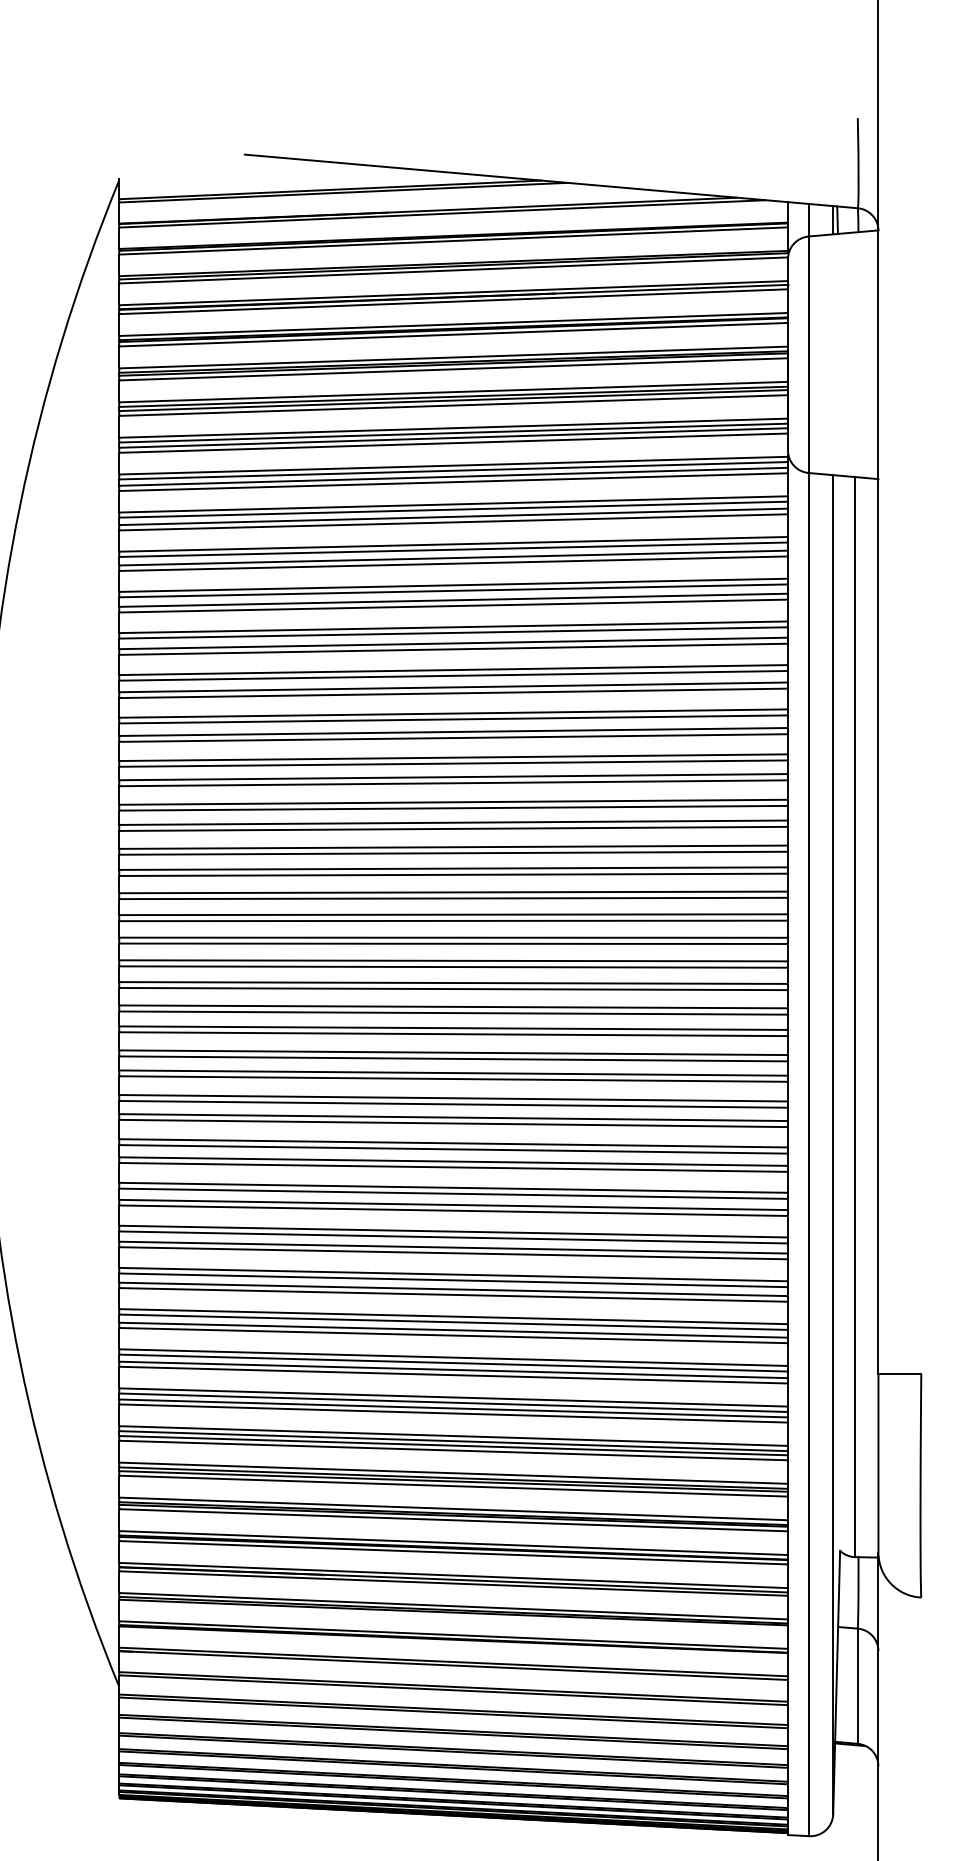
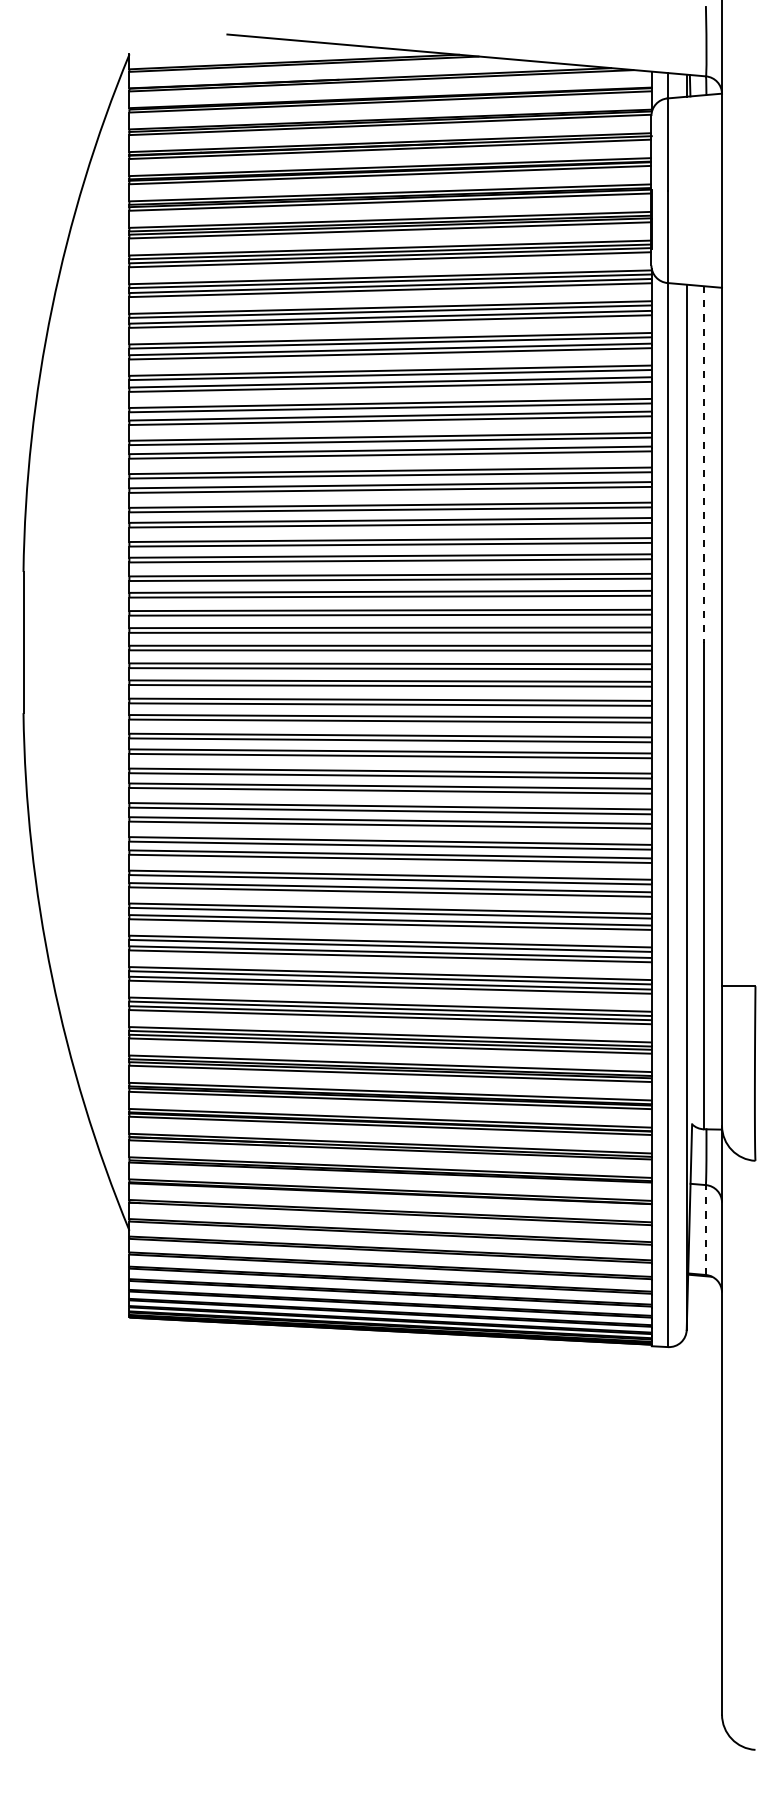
line: (855, 705) -> (704, 464), solid -> dashed
line: (857, 1686) -> (705, 1230), solid -> dashed

